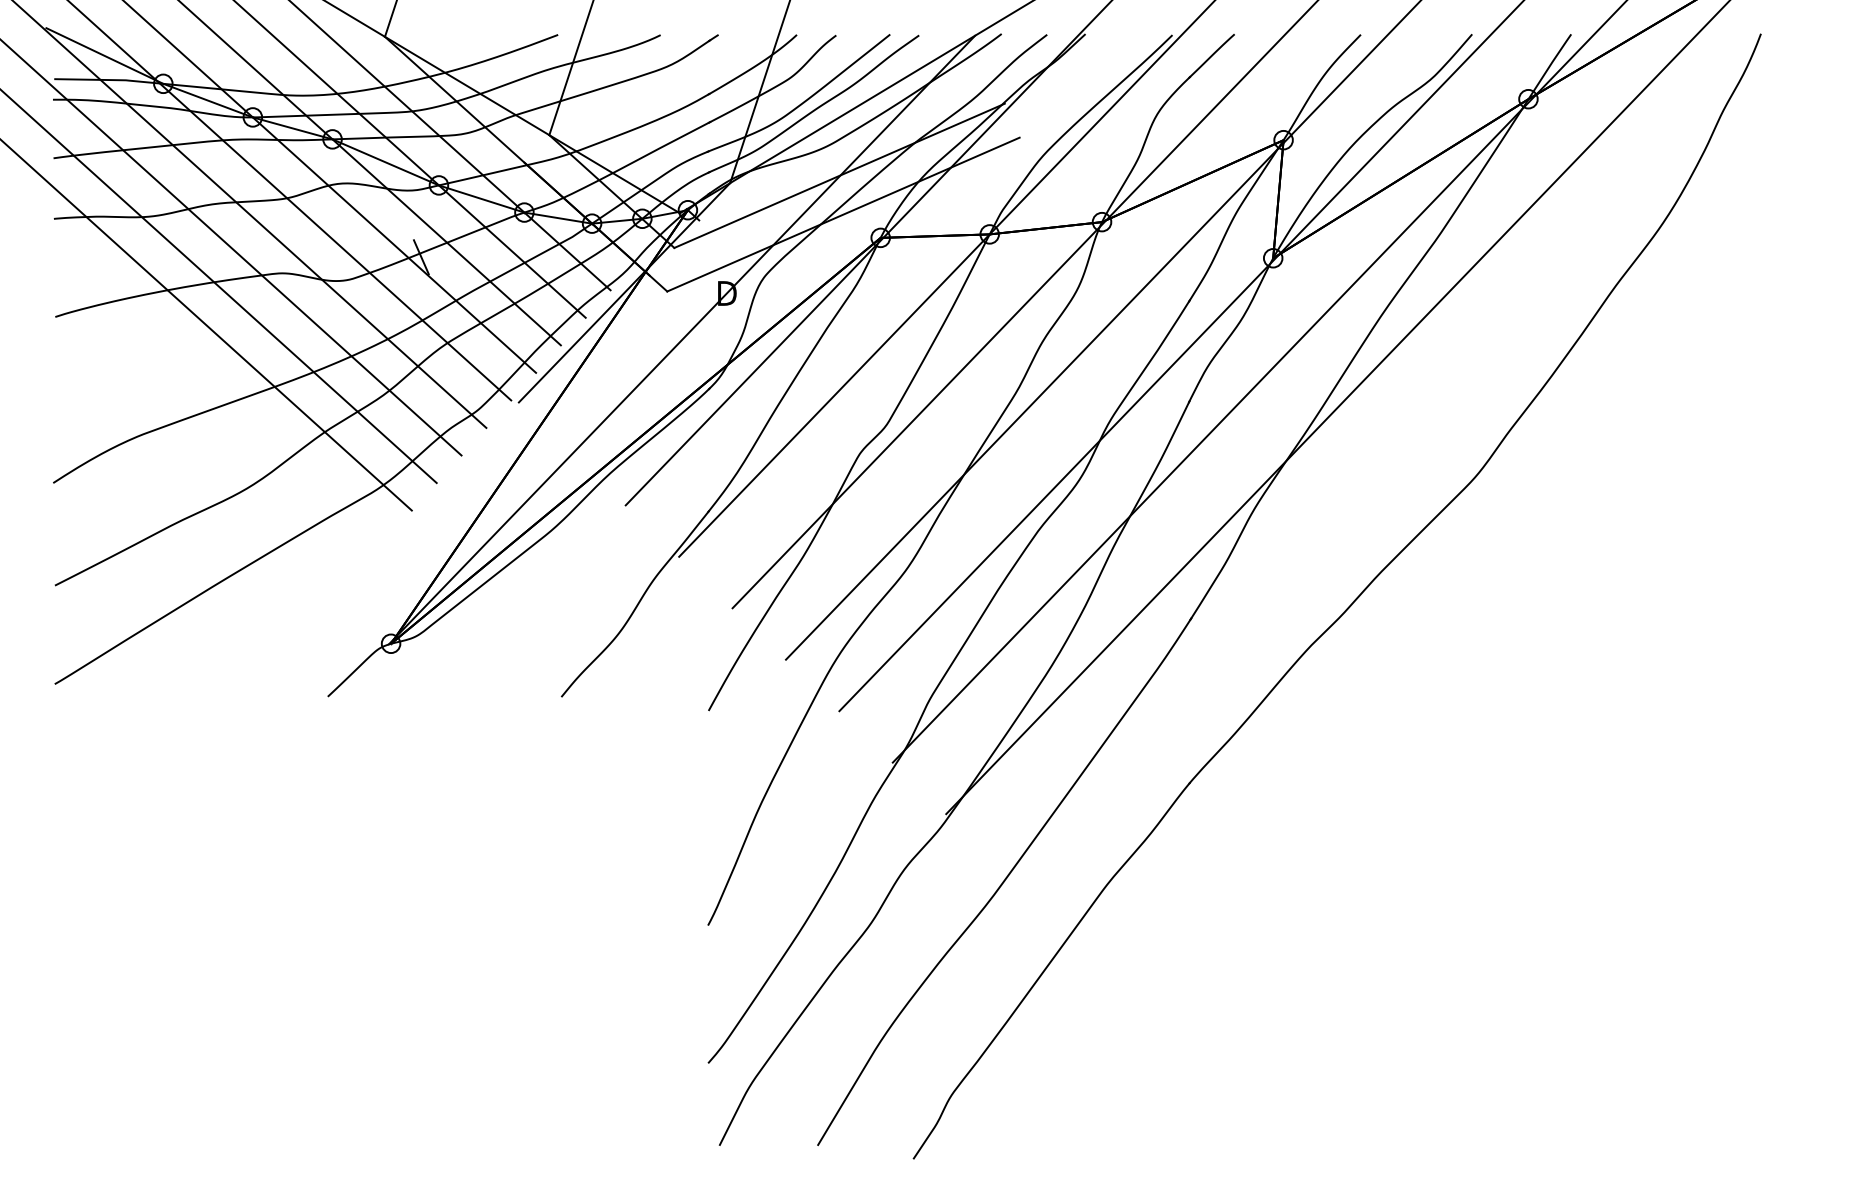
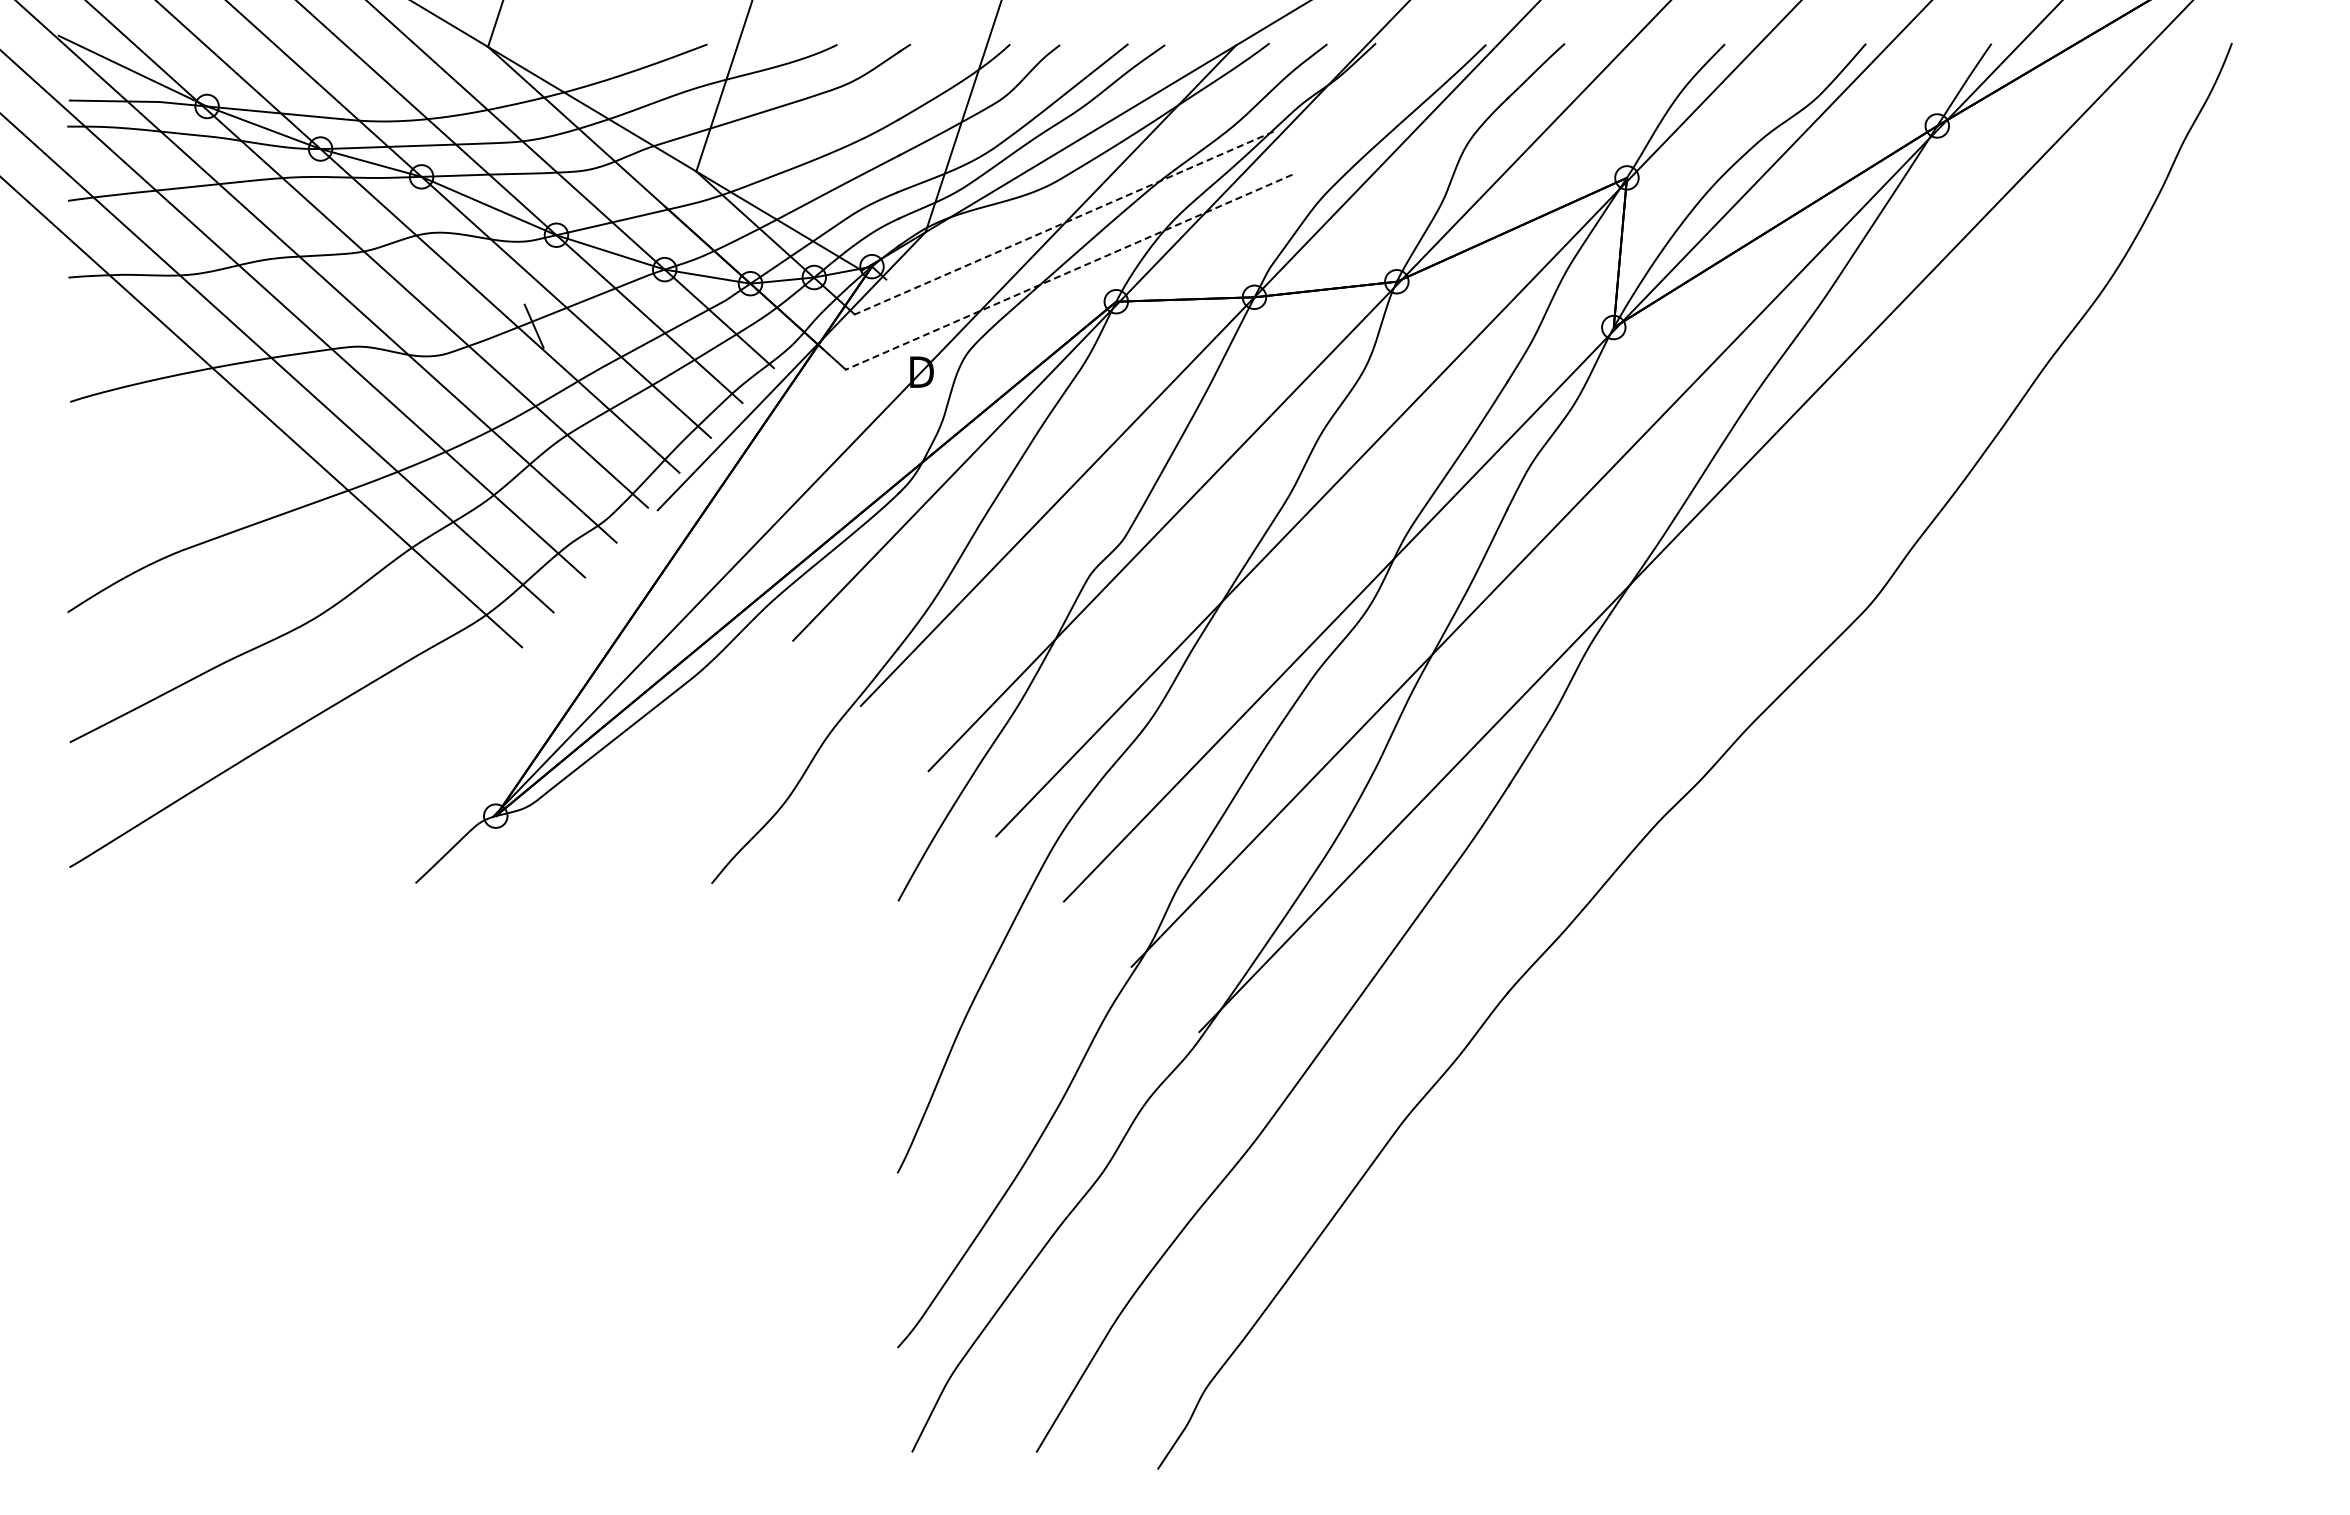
line: (839, 176) -> (1063, 223), solid -> dashed
line: (843, 214) -> (1069, 272), solid -> dashed

